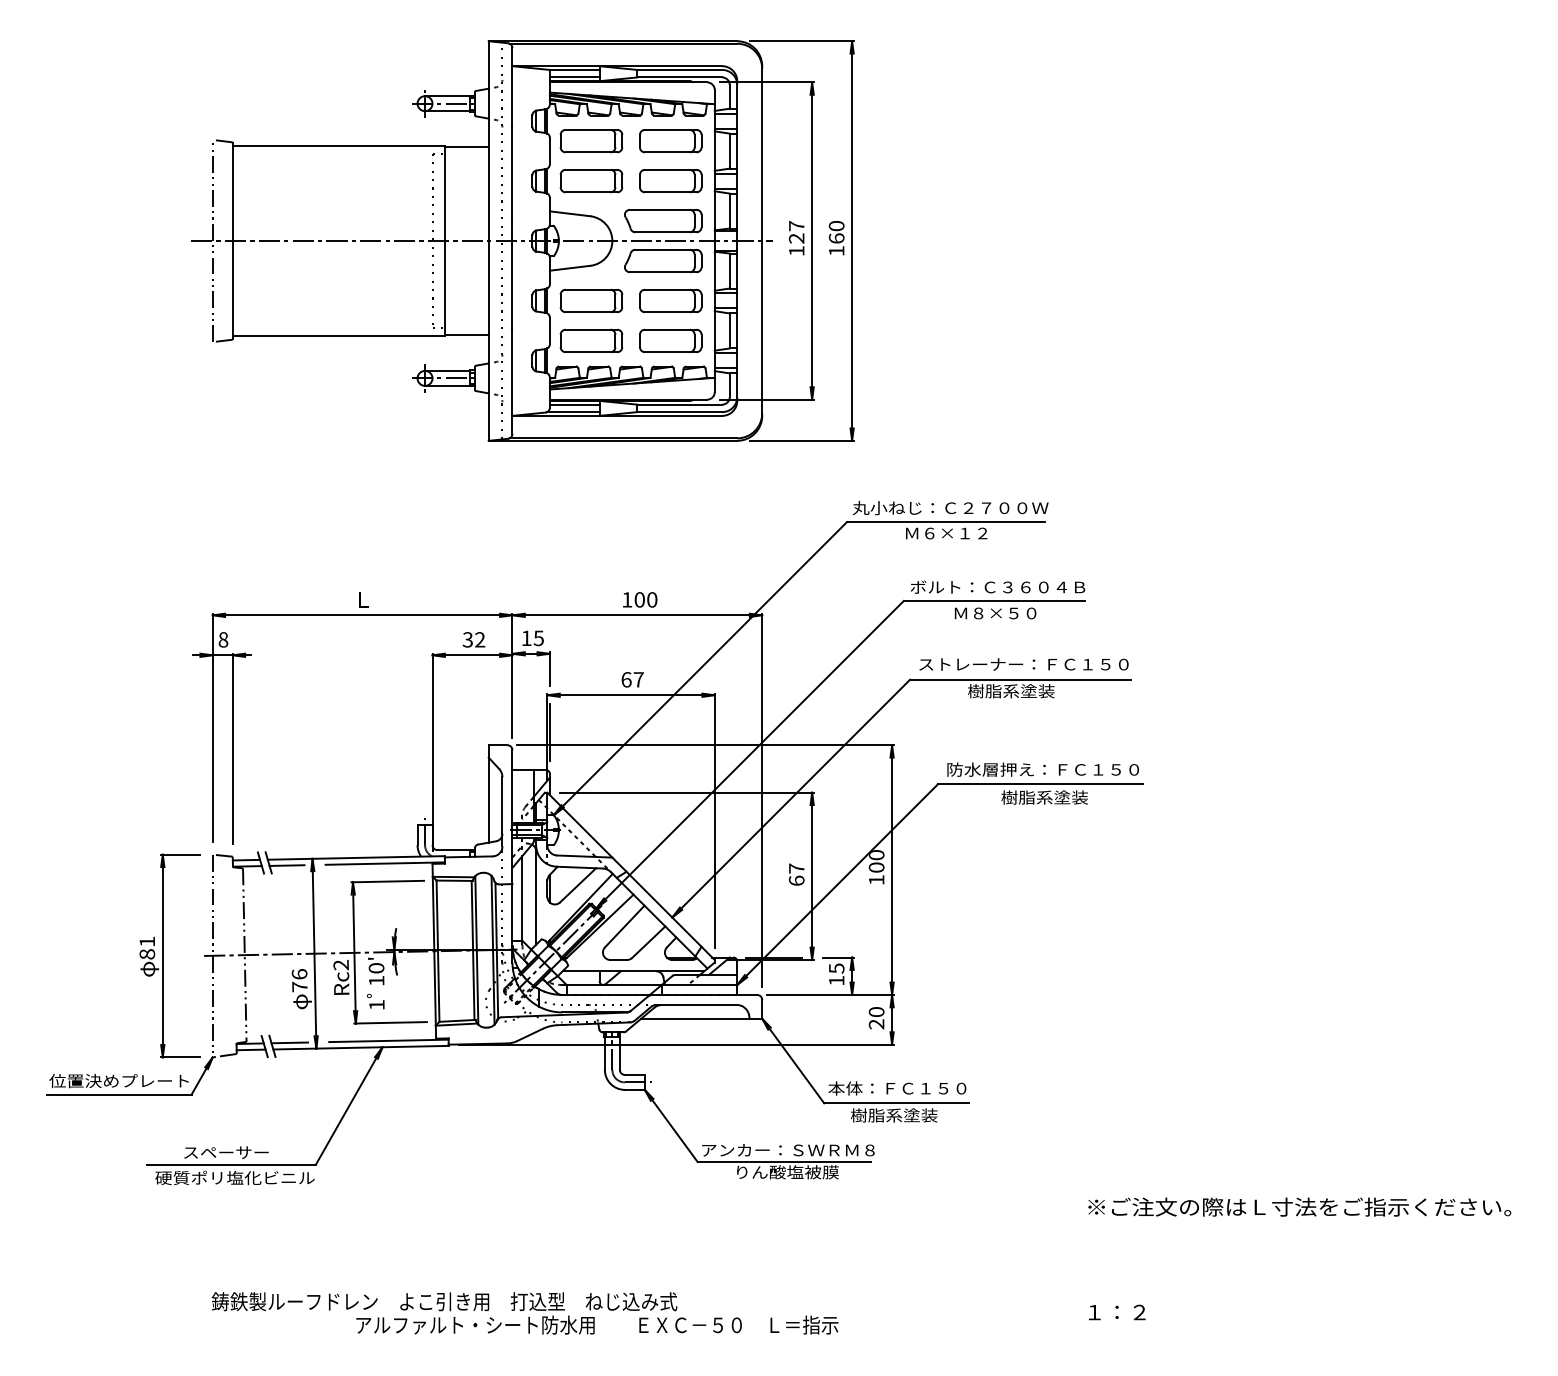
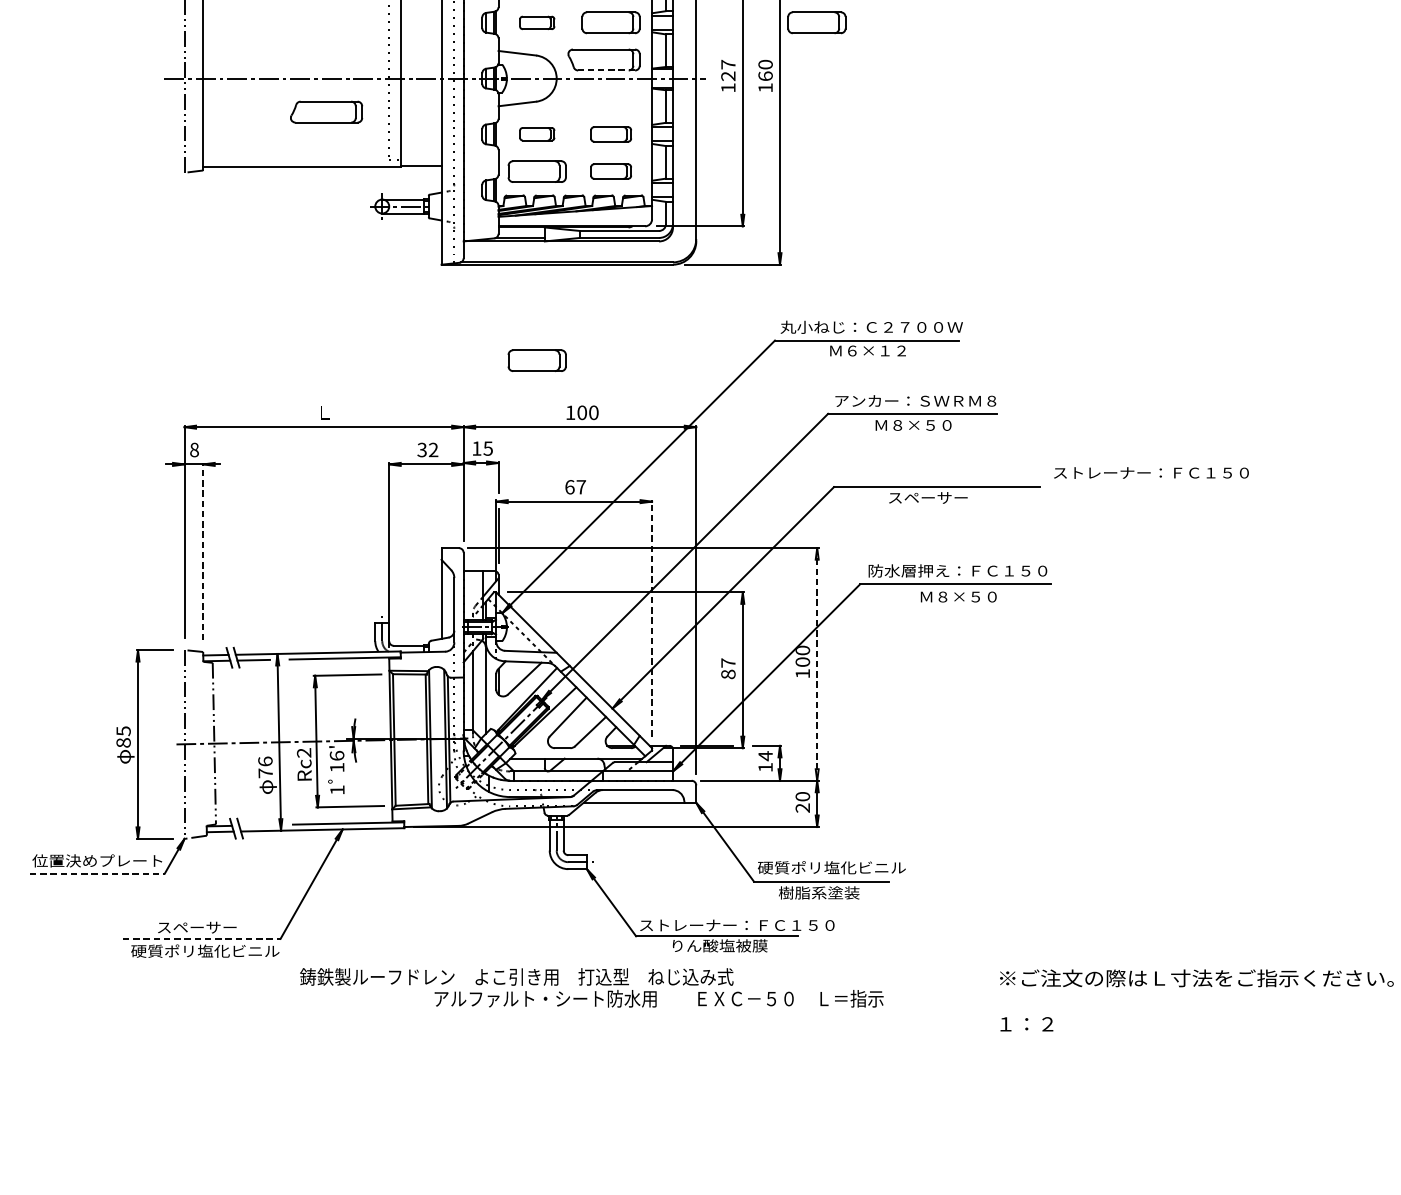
part: (591, 181) -> (537, 23), size x0.6
part: (891, 181) -> (816, 23), added
line: (665, 232) -> (606, 70), solid -> dashed
part: (663, 261) -> (326, 112), moved
part: (591, 300) -> (537, 133), size x0.6
part: (670, 300) -> (610, 133), size x0.7
part: (670, 340) -> (610, 171), size x0.7
line: (574, 404) -> (521, 230), removed
part: (591, 543) -> (537, 360), added
text: (997, 586) -> (915, 400), ボルト：Ｃ３６０４Ｂ -> アンカー：ＳＷＲＭ８
text: (1023, 664) -> (1150, 472), moved
text: (1011, 691) -> (928, 498), 樹脂系塗装 -> スペーサー
line: (232, 748) -> (202, 551), solid -> dashed
text: (1044, 797) -> (959, 596), 樹脂系塗装 -> Ｍ８×５０
line: (714, 820) -> (651, 618), solid -> dashed
line: (892, 870) -> (817, 664), solid -> dashed
text: (796, 880) -> (728, 674), 67 -> 87
text: (147, 941) -> (123, 730), 81 -> 85
text: (376, 967) -> (337, 755), 10' -> 16'
text: (836, 968) -> (765, 756), 15 -> 14
line: (289, 1042) -> (256, 825), removed
text: (907, 1088) -> (831, 867), 本体：ＦＣ１５０ -> 硬質ポリ塩化ビニル
line: (119, 1094) -> (97, 873), solid -> dashed
text: (806, 1150) -> (737, 925), アンカー：ＳＷＲＭ８ -> ストレーナー：ＦＣ１５０
line: (231, 1164) -> (202, 938), solid -> dashed
text: (1117, 1312) -> (1027, 1024), moved
text: (524, 1313) -> (591, 987), moved

